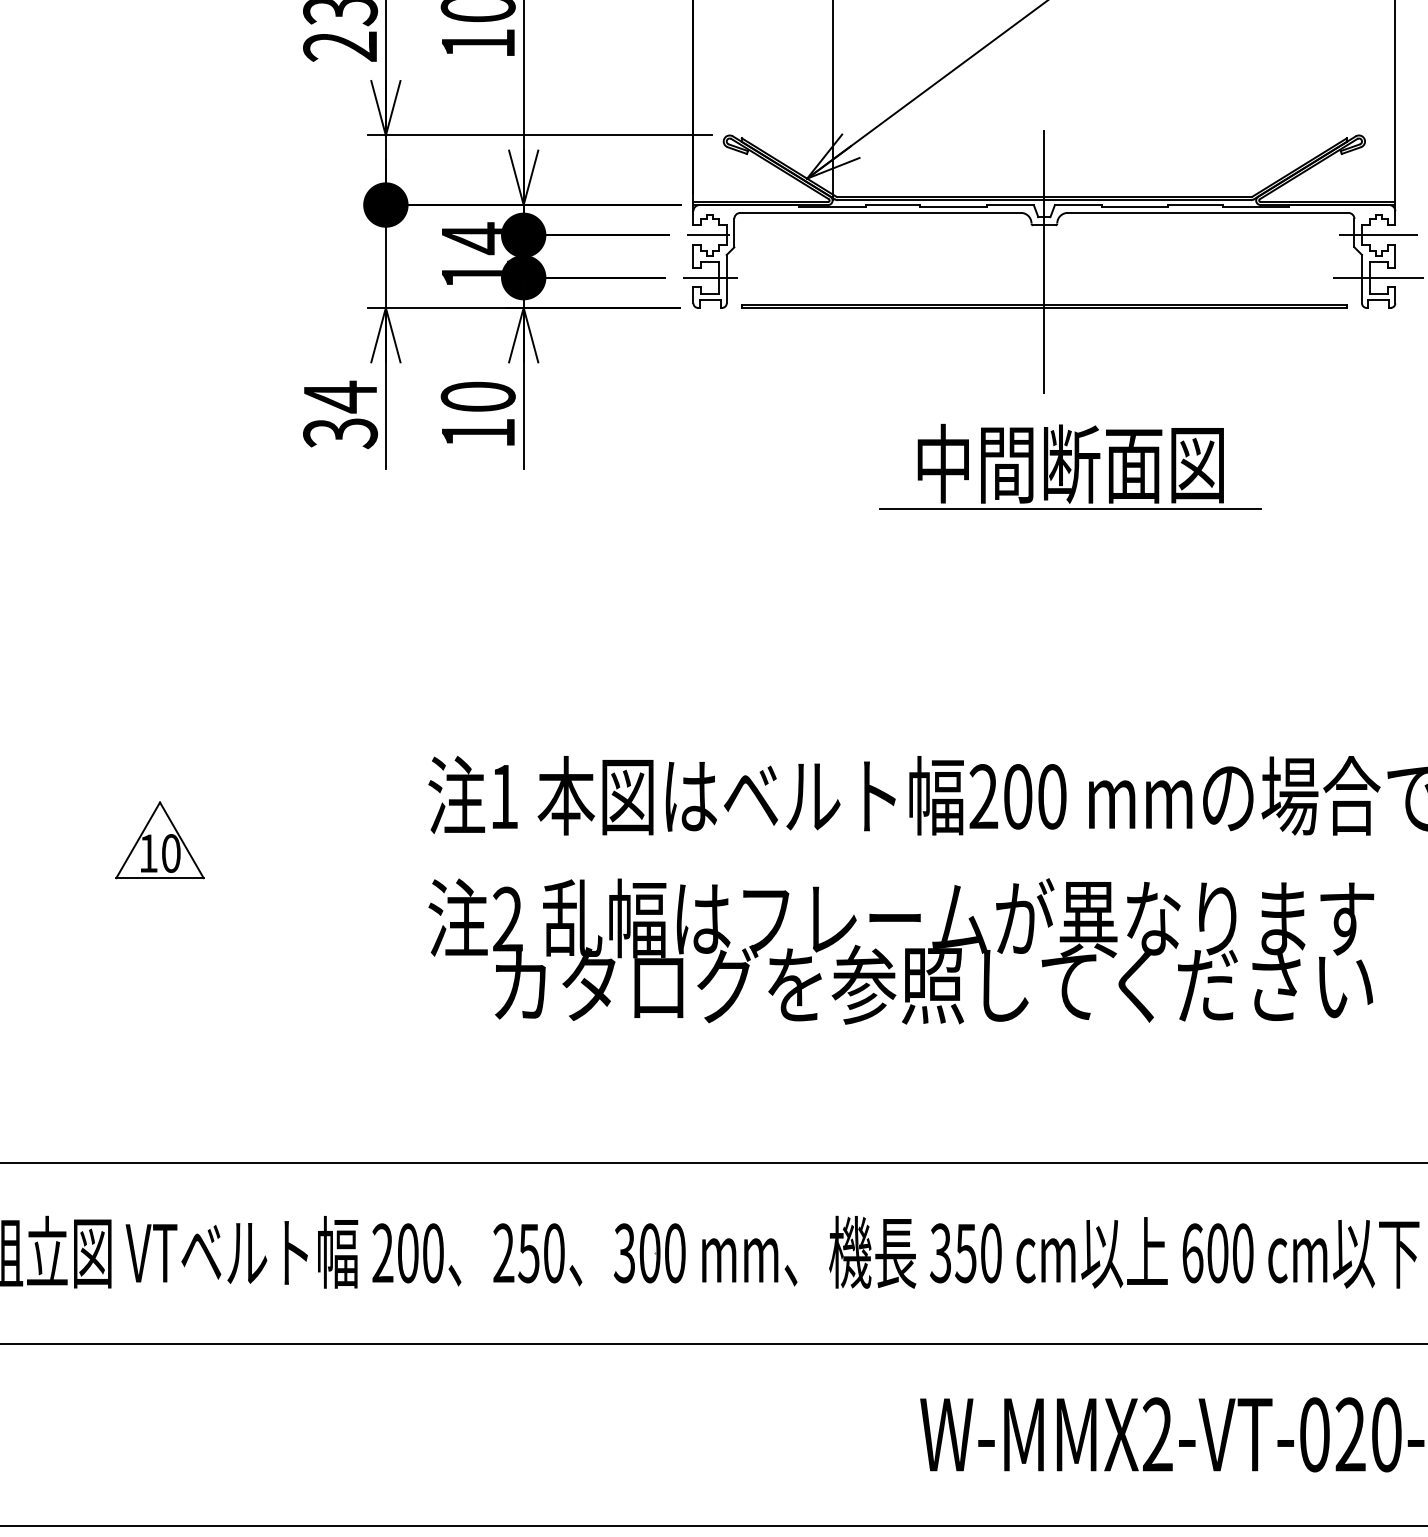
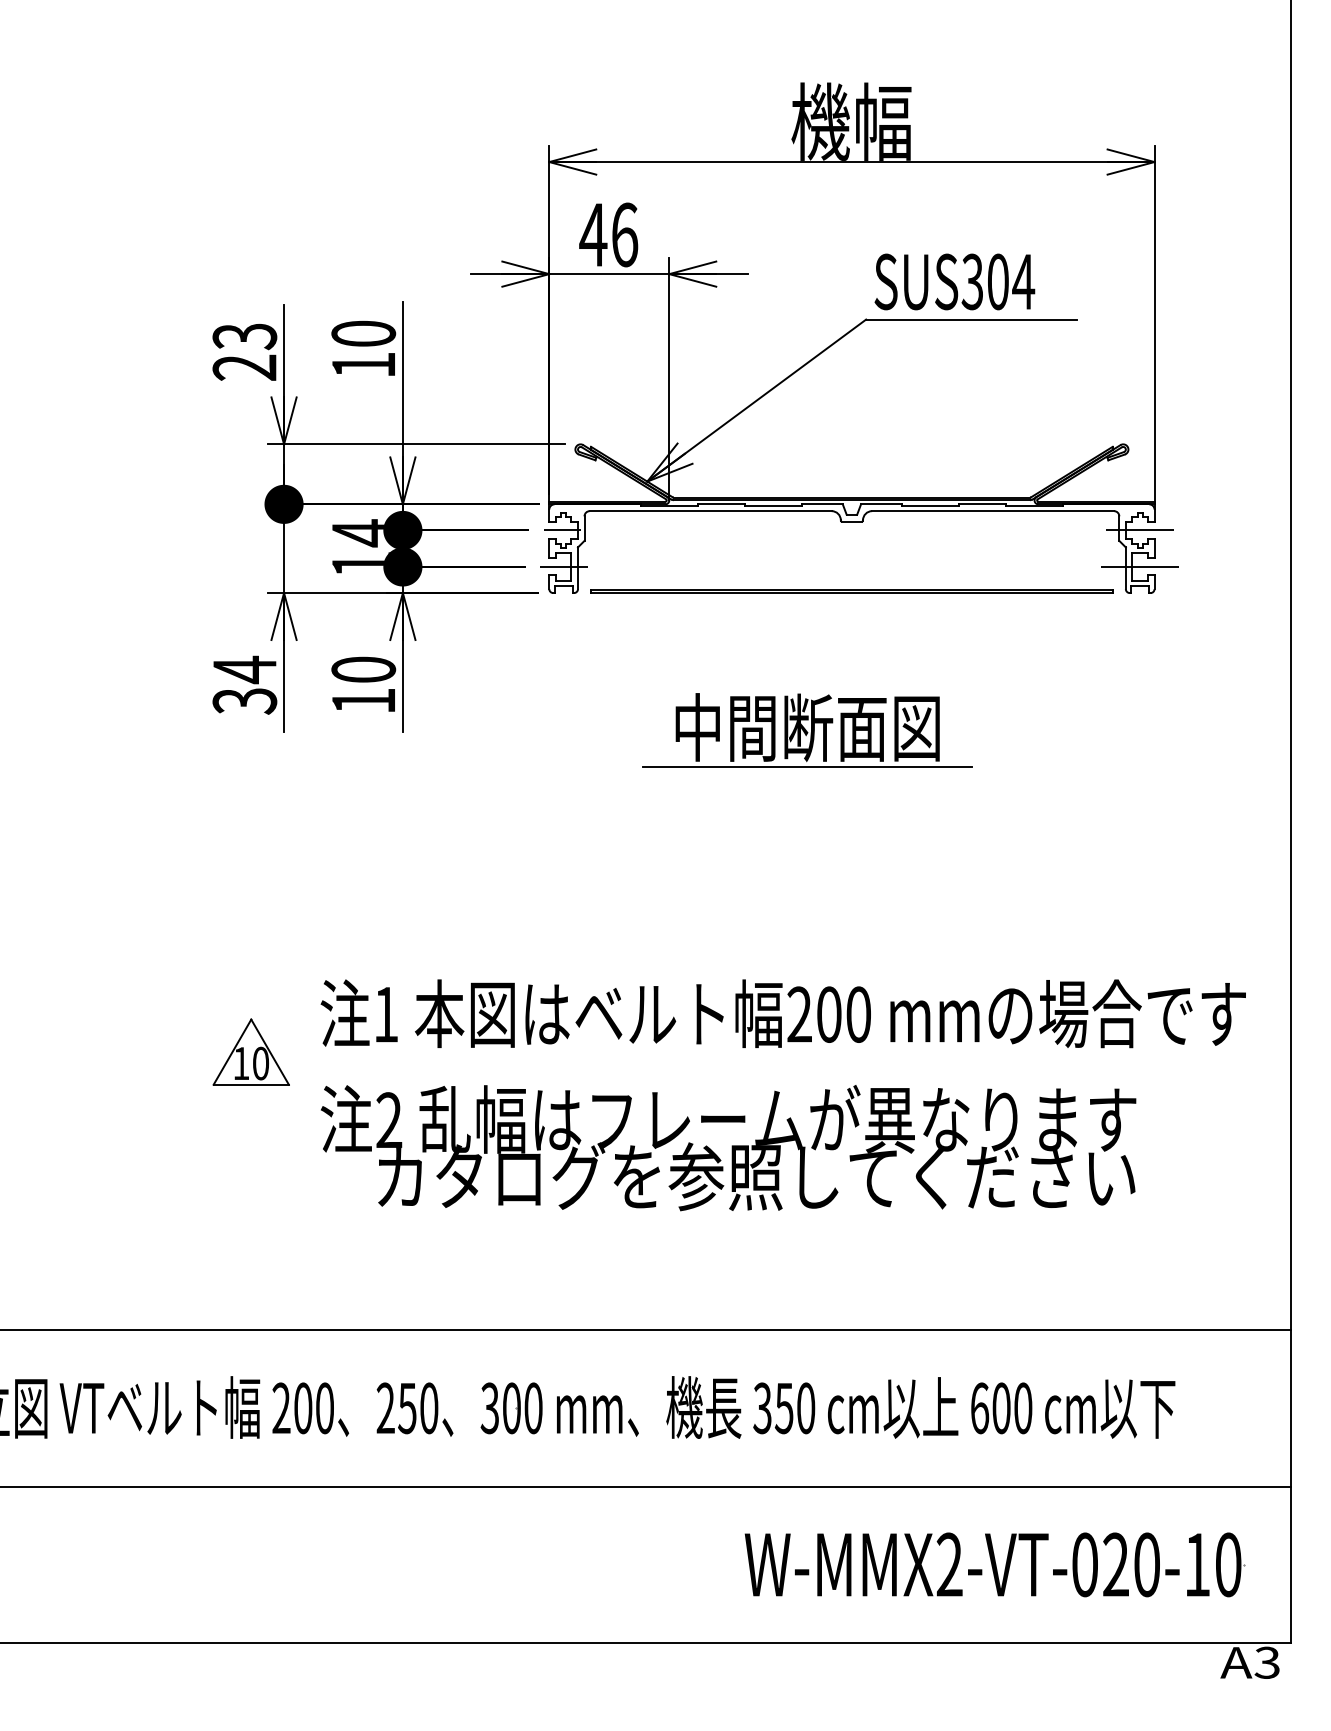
line: (1043, 262) -> (851, 553), removed
part: (1070, 467) -> (807, 730), moved
part: (159, 839) -> (250, 1051), moved

